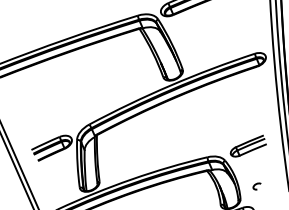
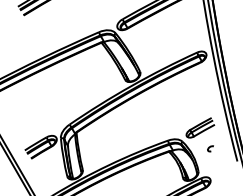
curve: (256, 184) -> (210, 147), moved

